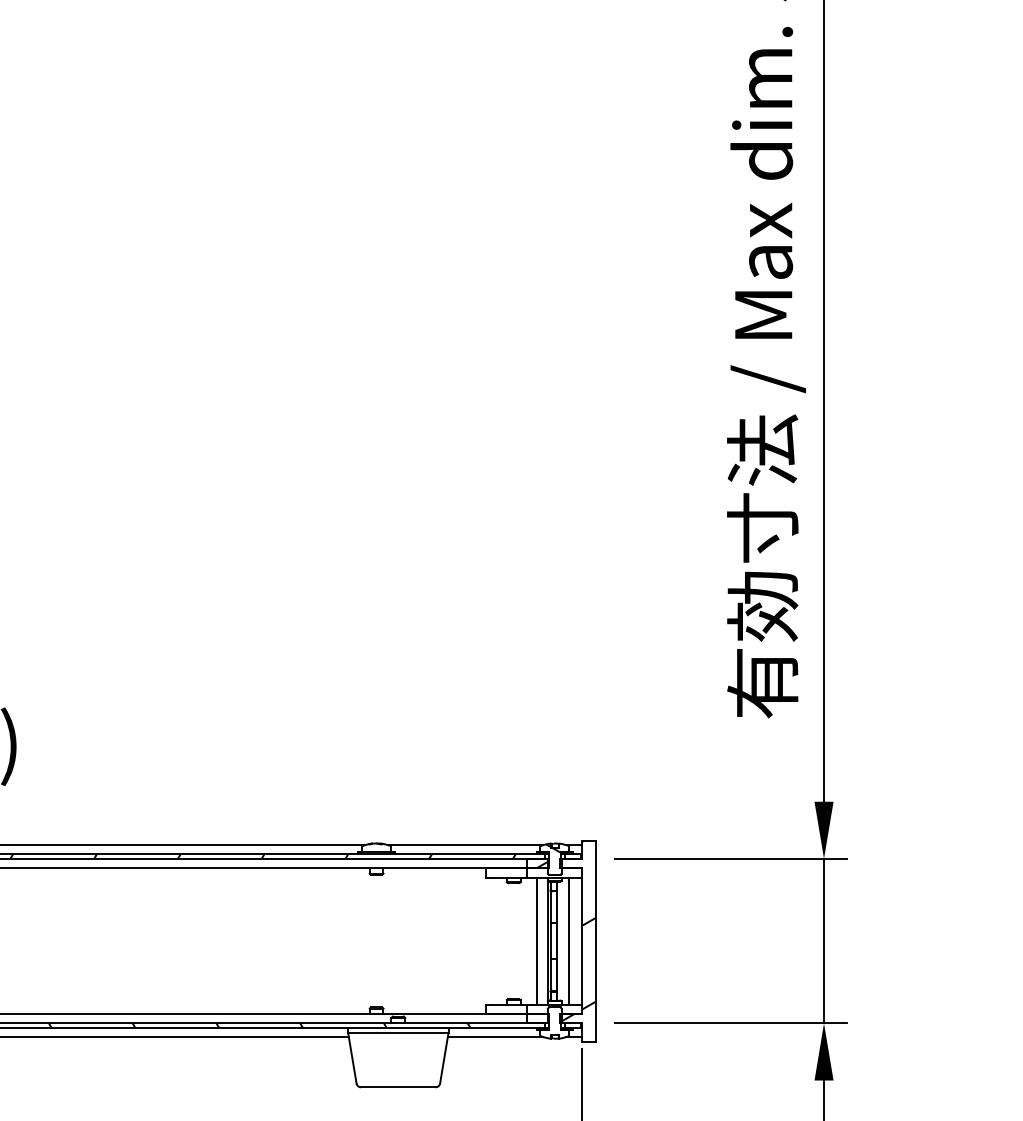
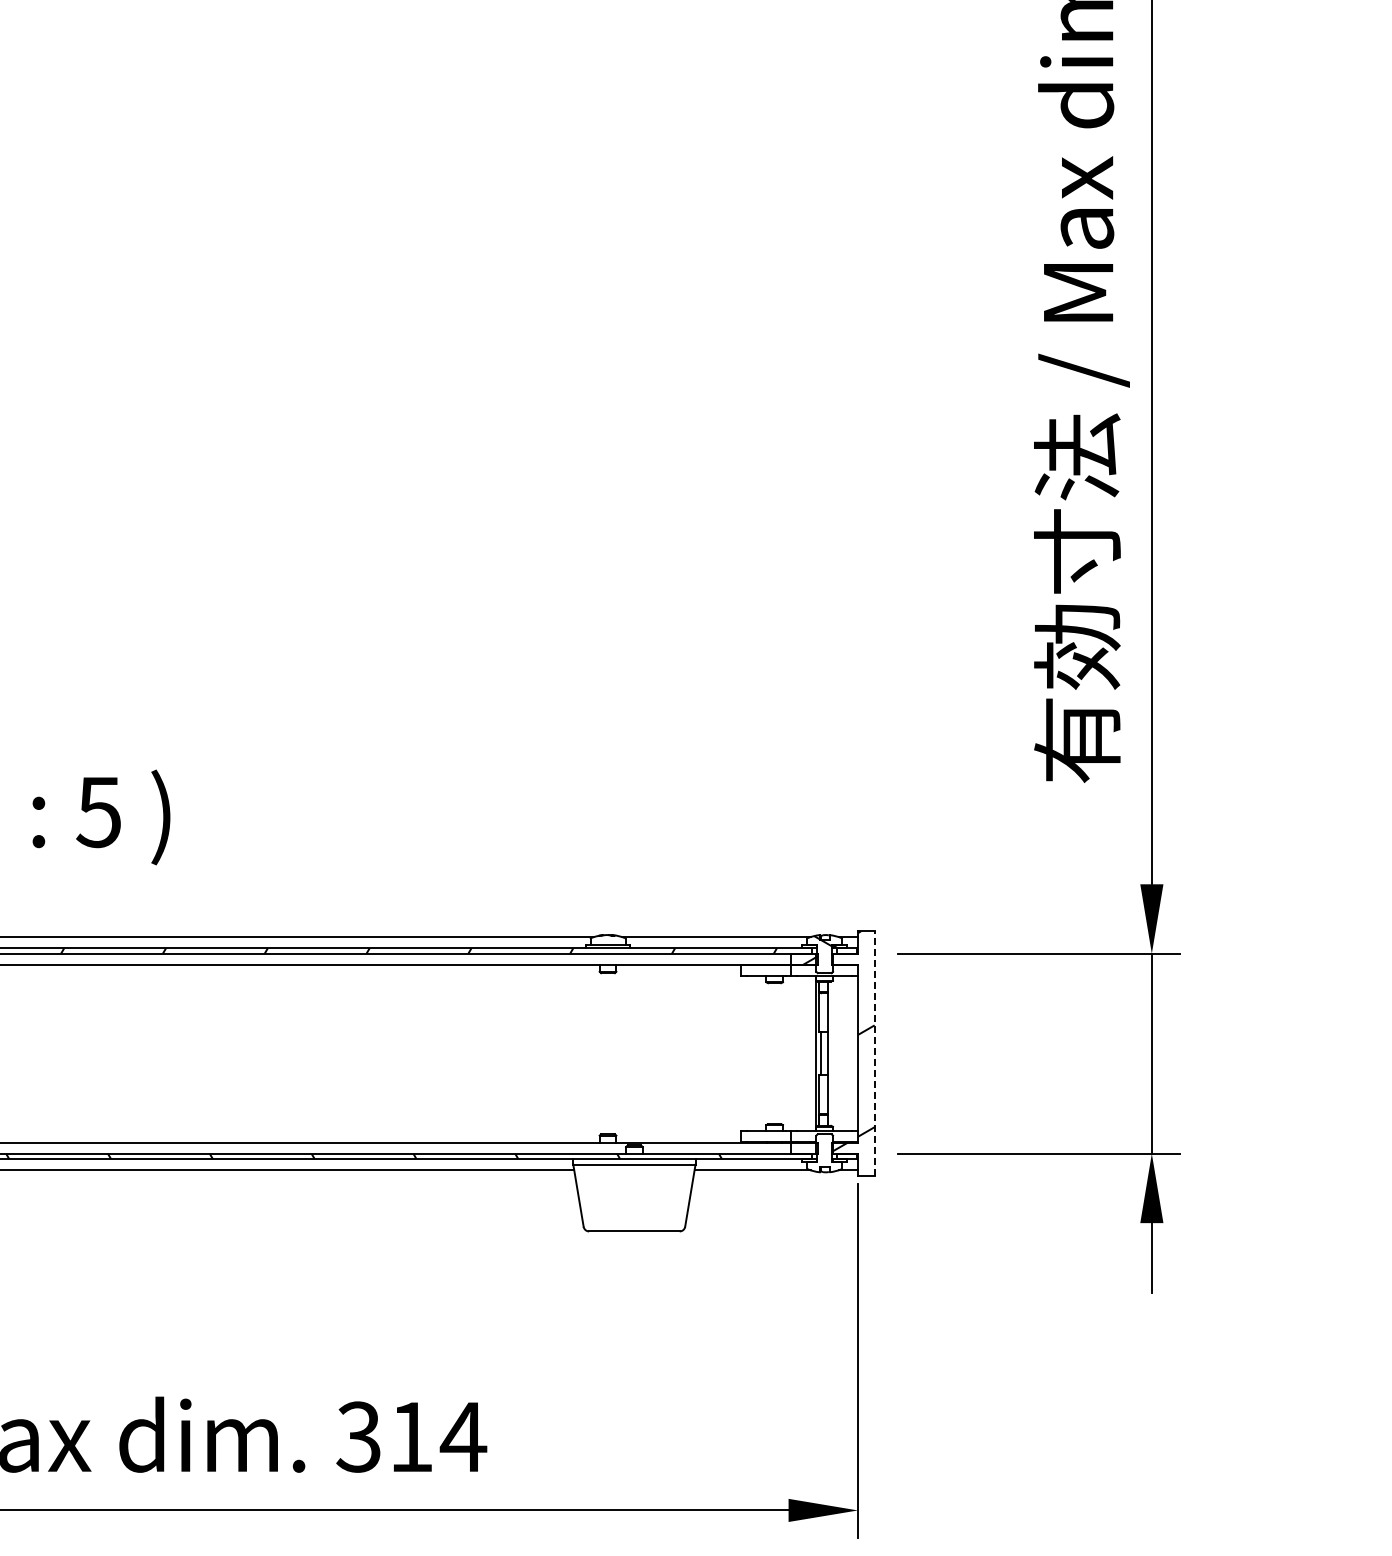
line: (536, 940) -> (802, 1053), removed
line: (568, 940) -> (841, 1053), removed
line: (595, 940) -> (874, 1053), solid -> dashed

